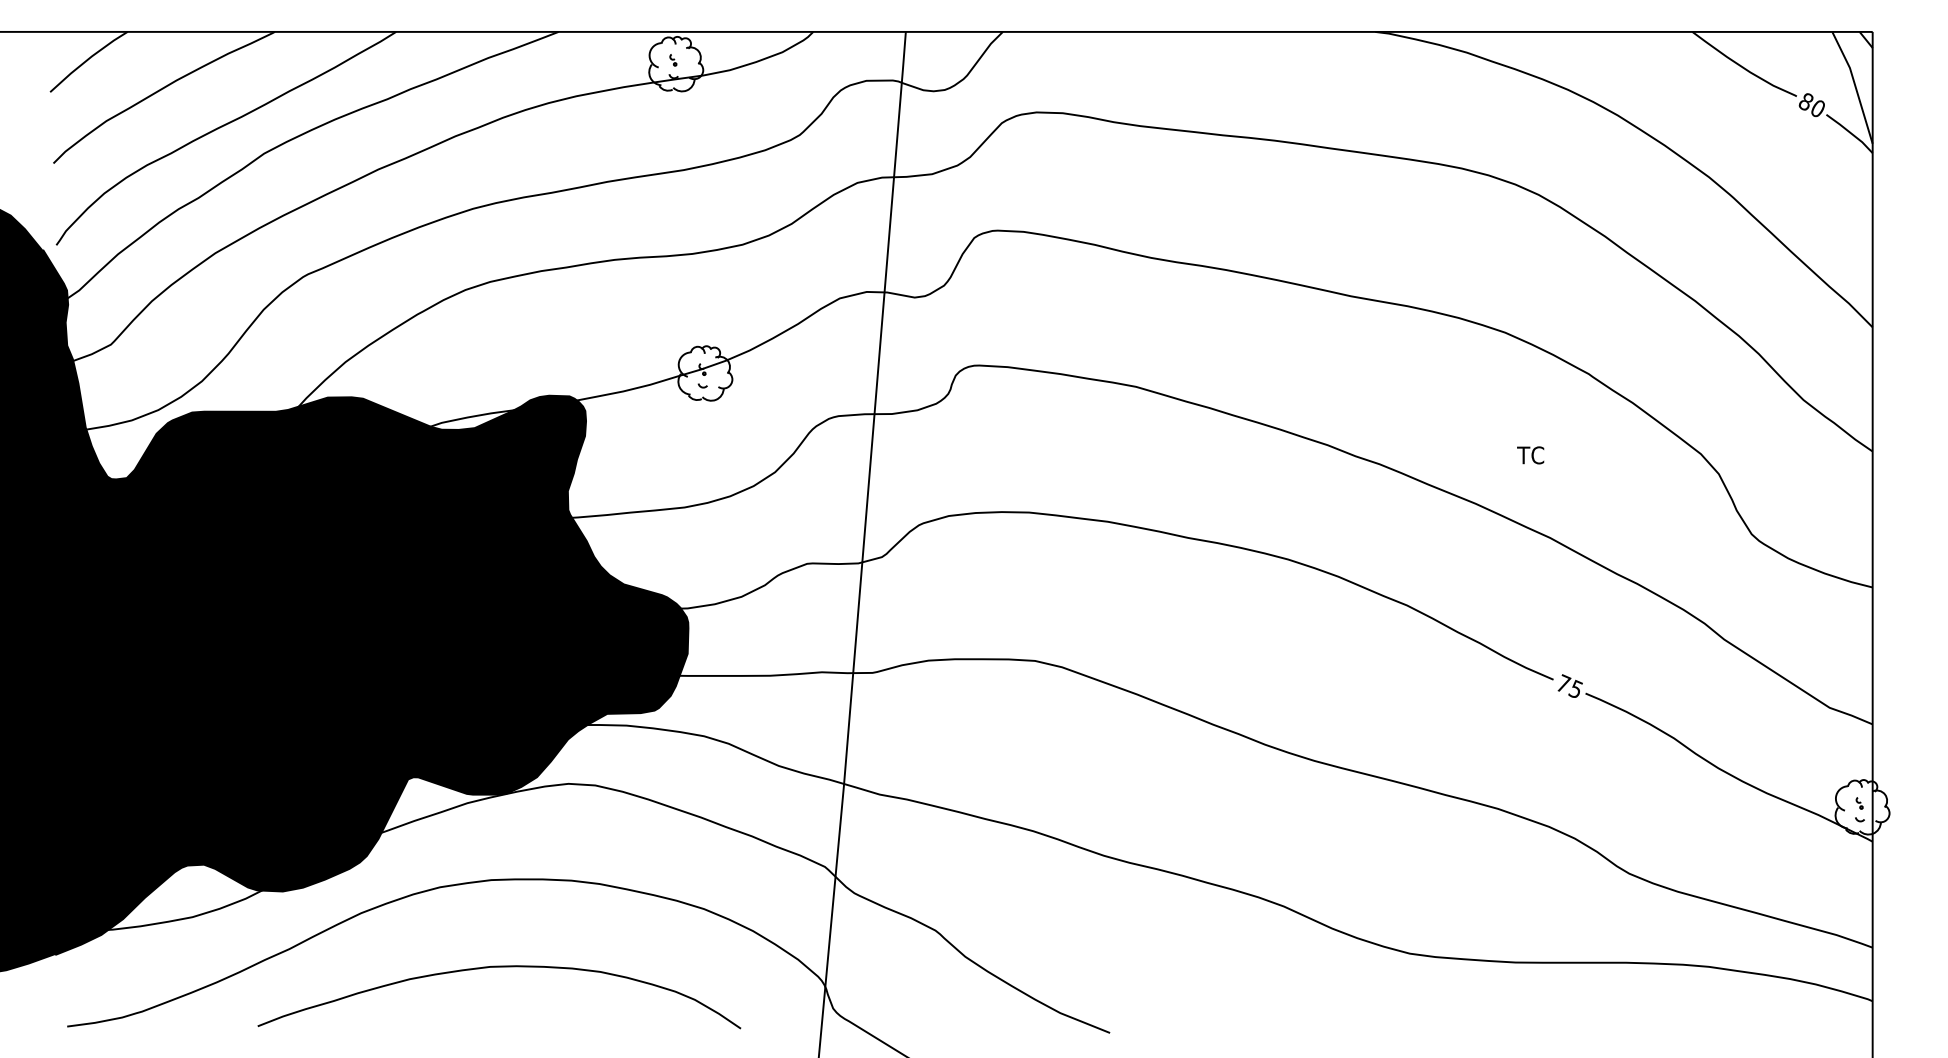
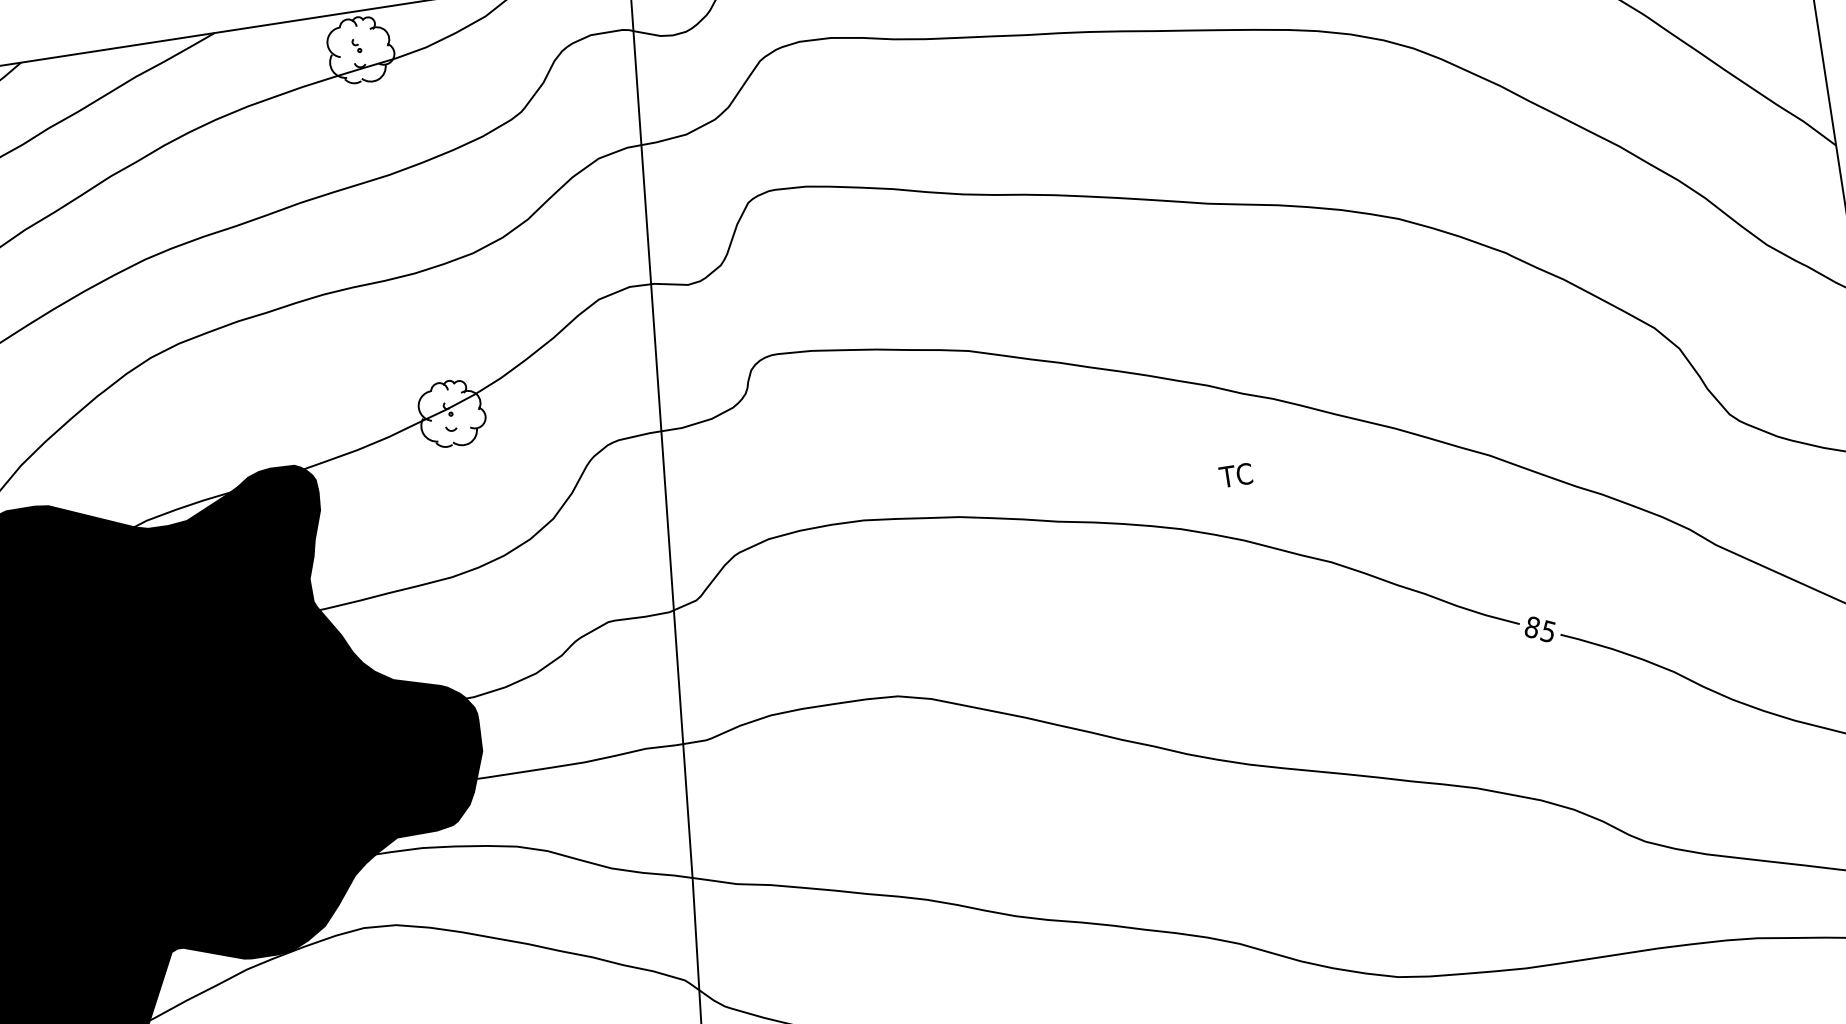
text: (1530, 455) -> (1235, 475), moved
text: (1563, 683) -> (1532, 626), 75 -> 85

